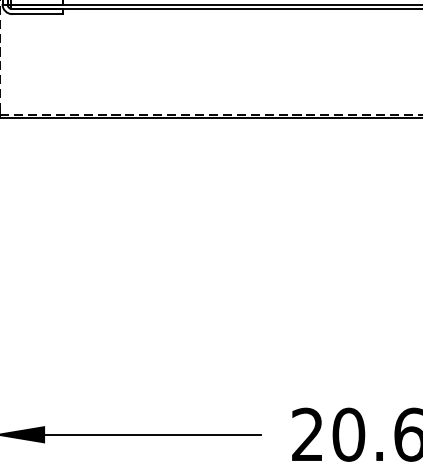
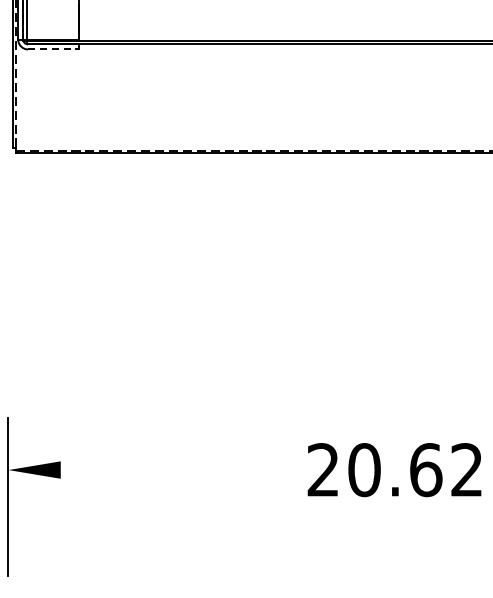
line: (37, 14) -> (53, 49), solid -> dashed
line: (152, 435) -> (168, 470), removed

